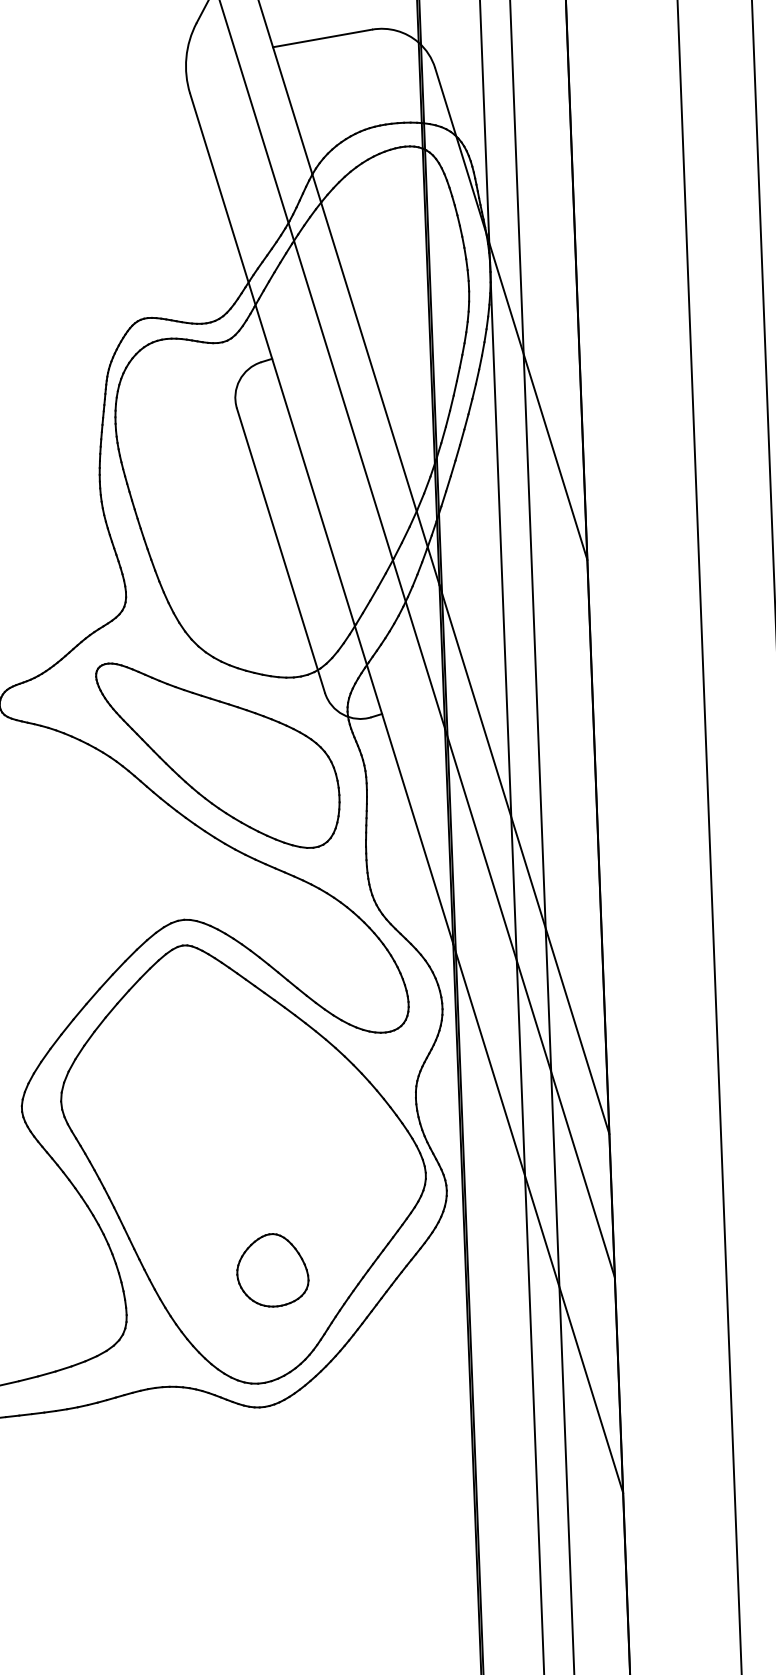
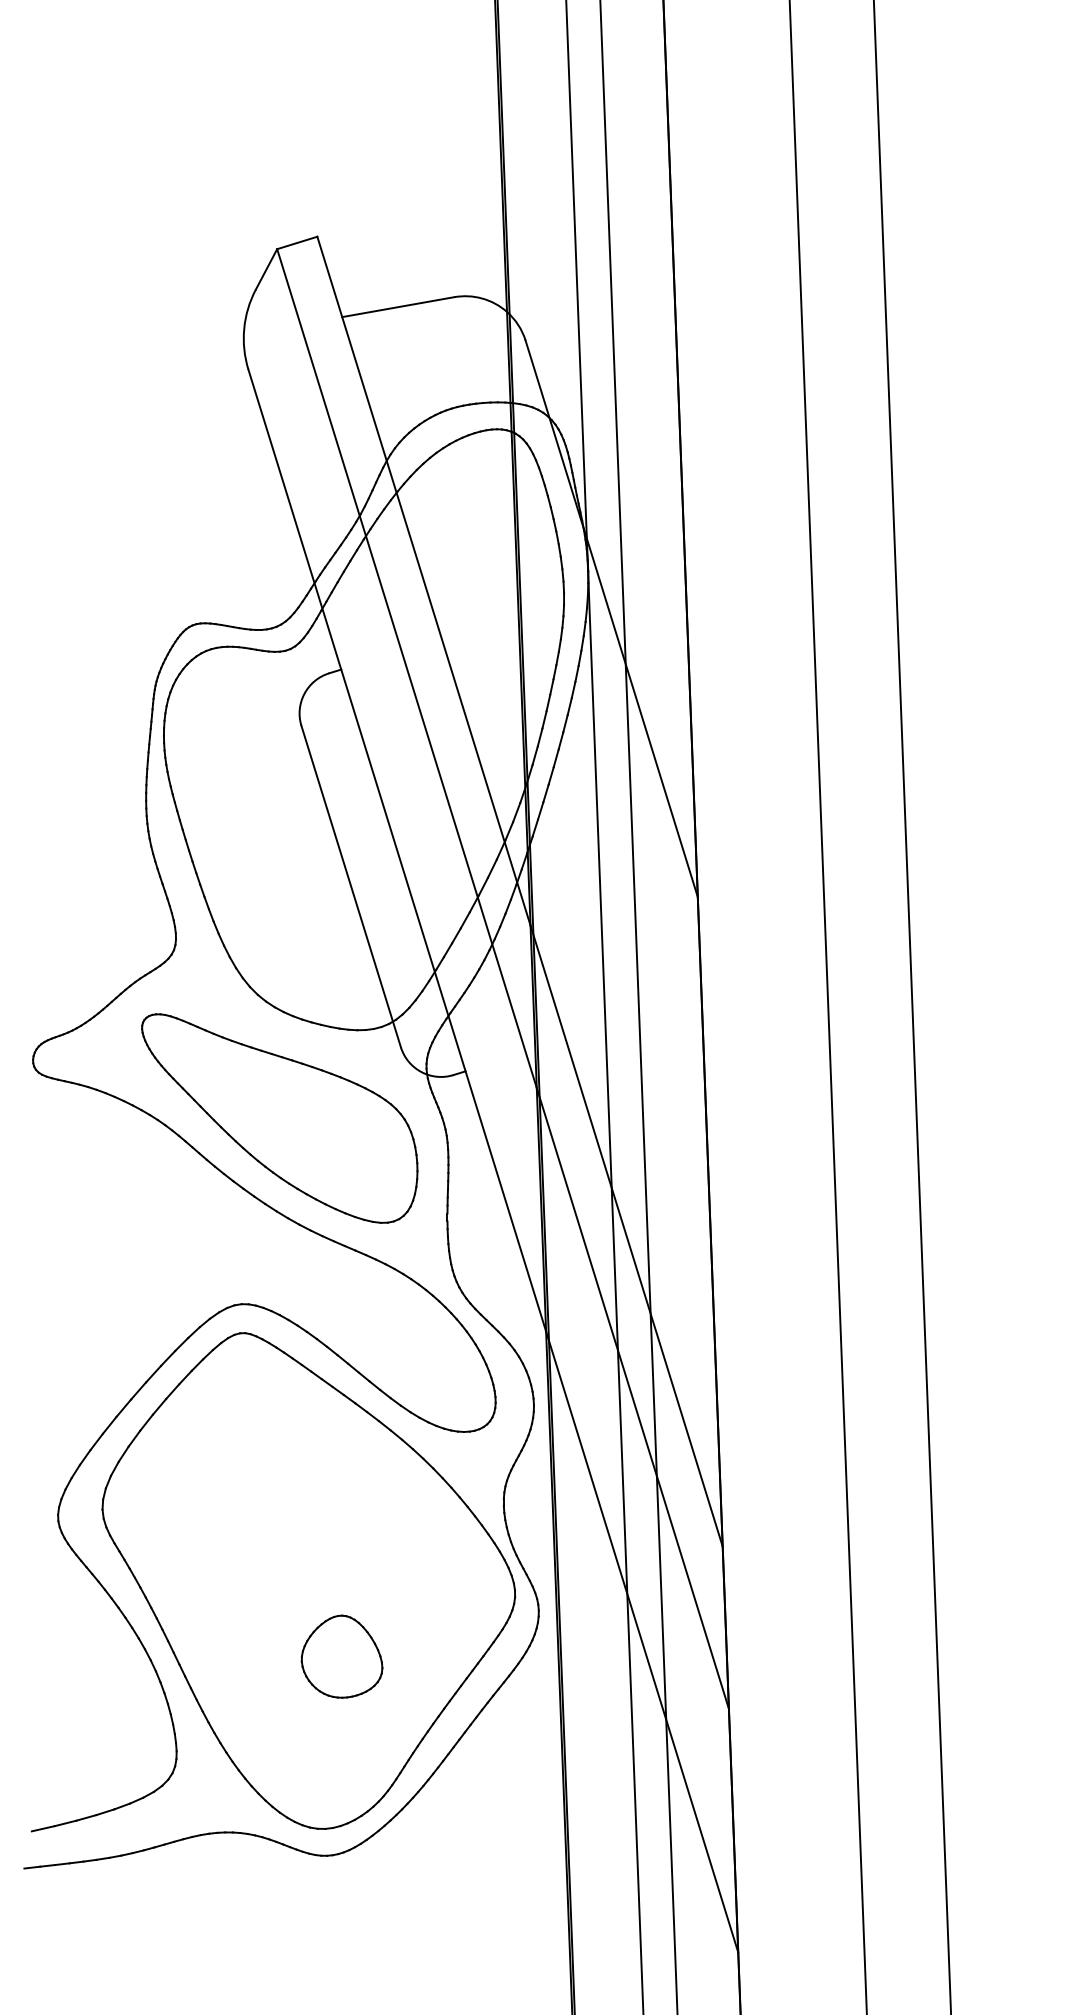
part: (272, 1270) -> (341, 1656), moved

